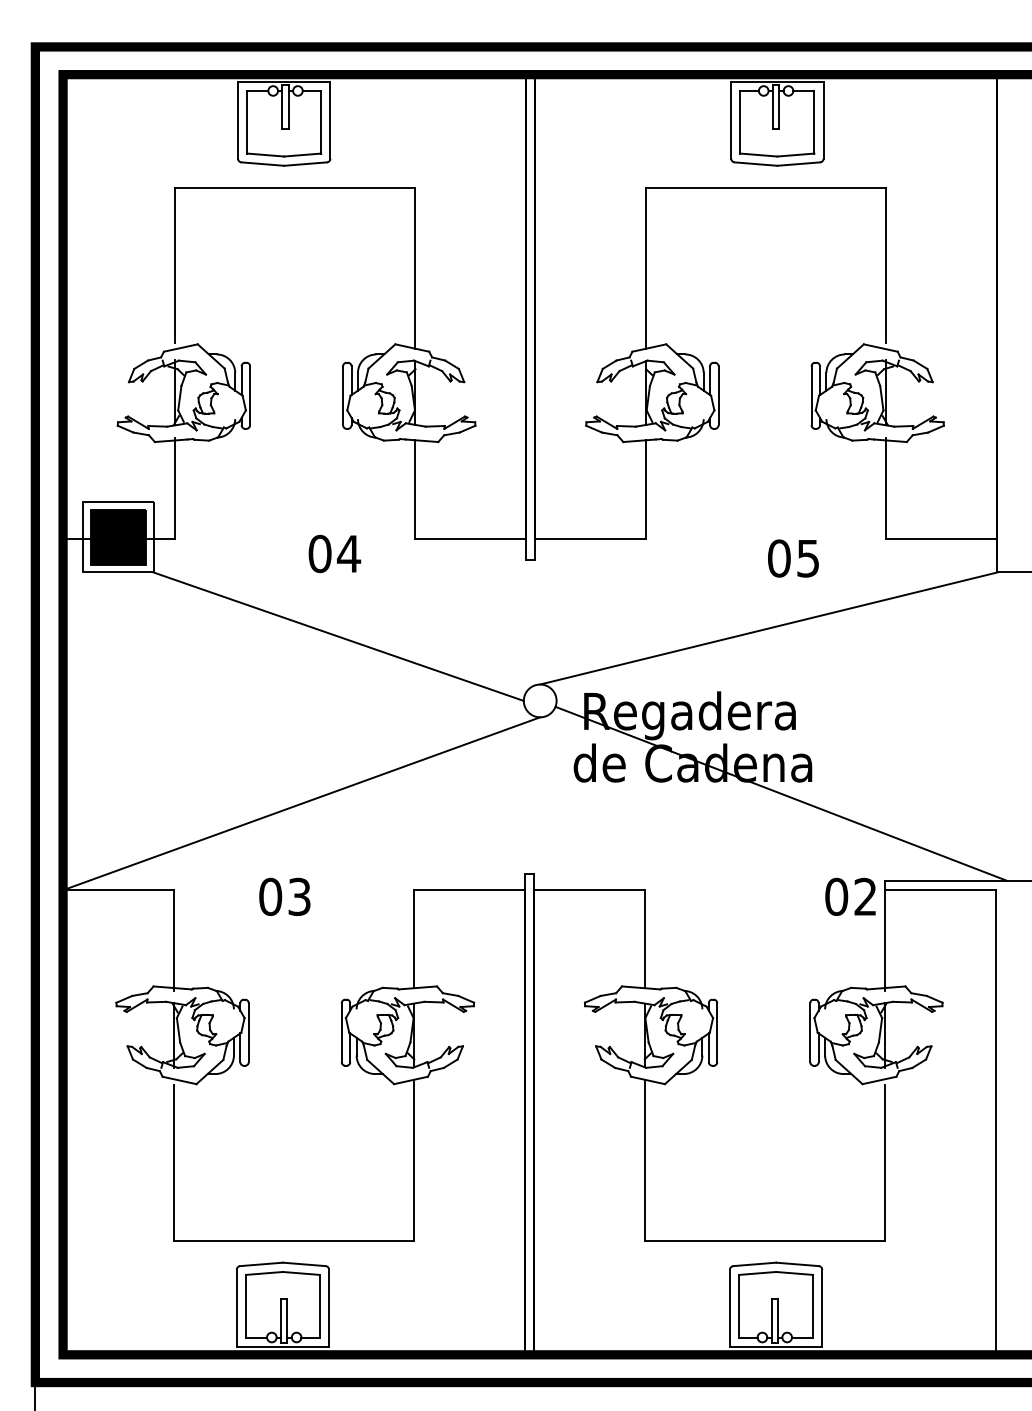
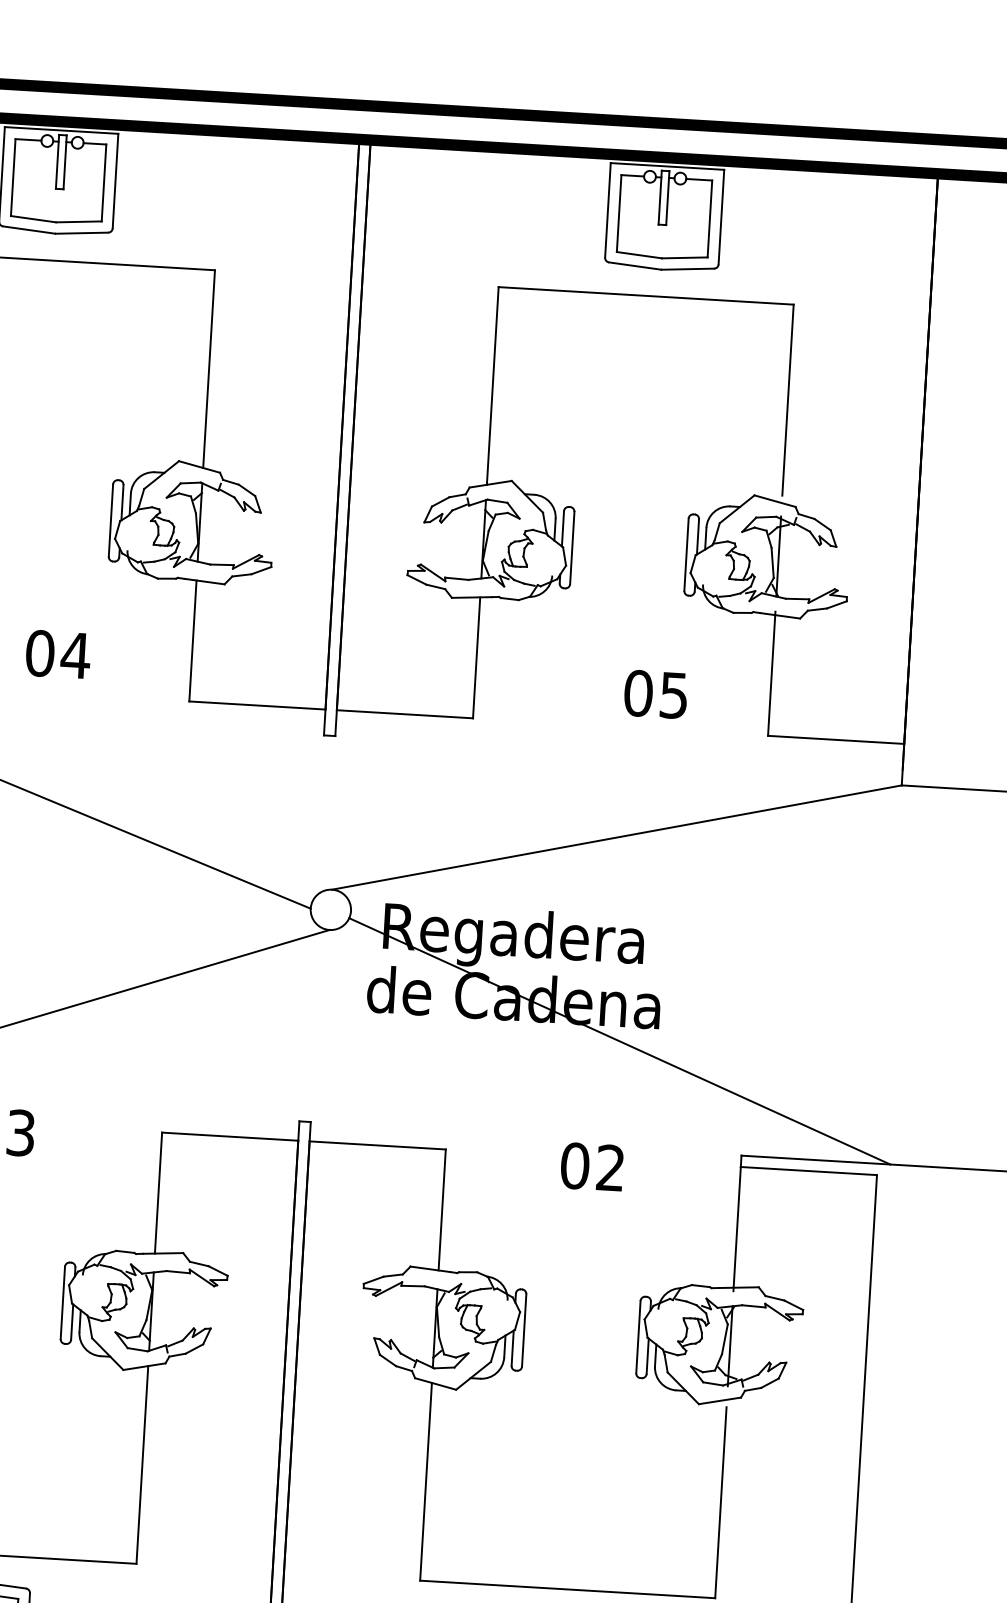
text: (334, 553) -> (57, 653), moved
text: (793, 558) -> (655, 694), moved
text: (850, 896) -> (592, 1166), moved

